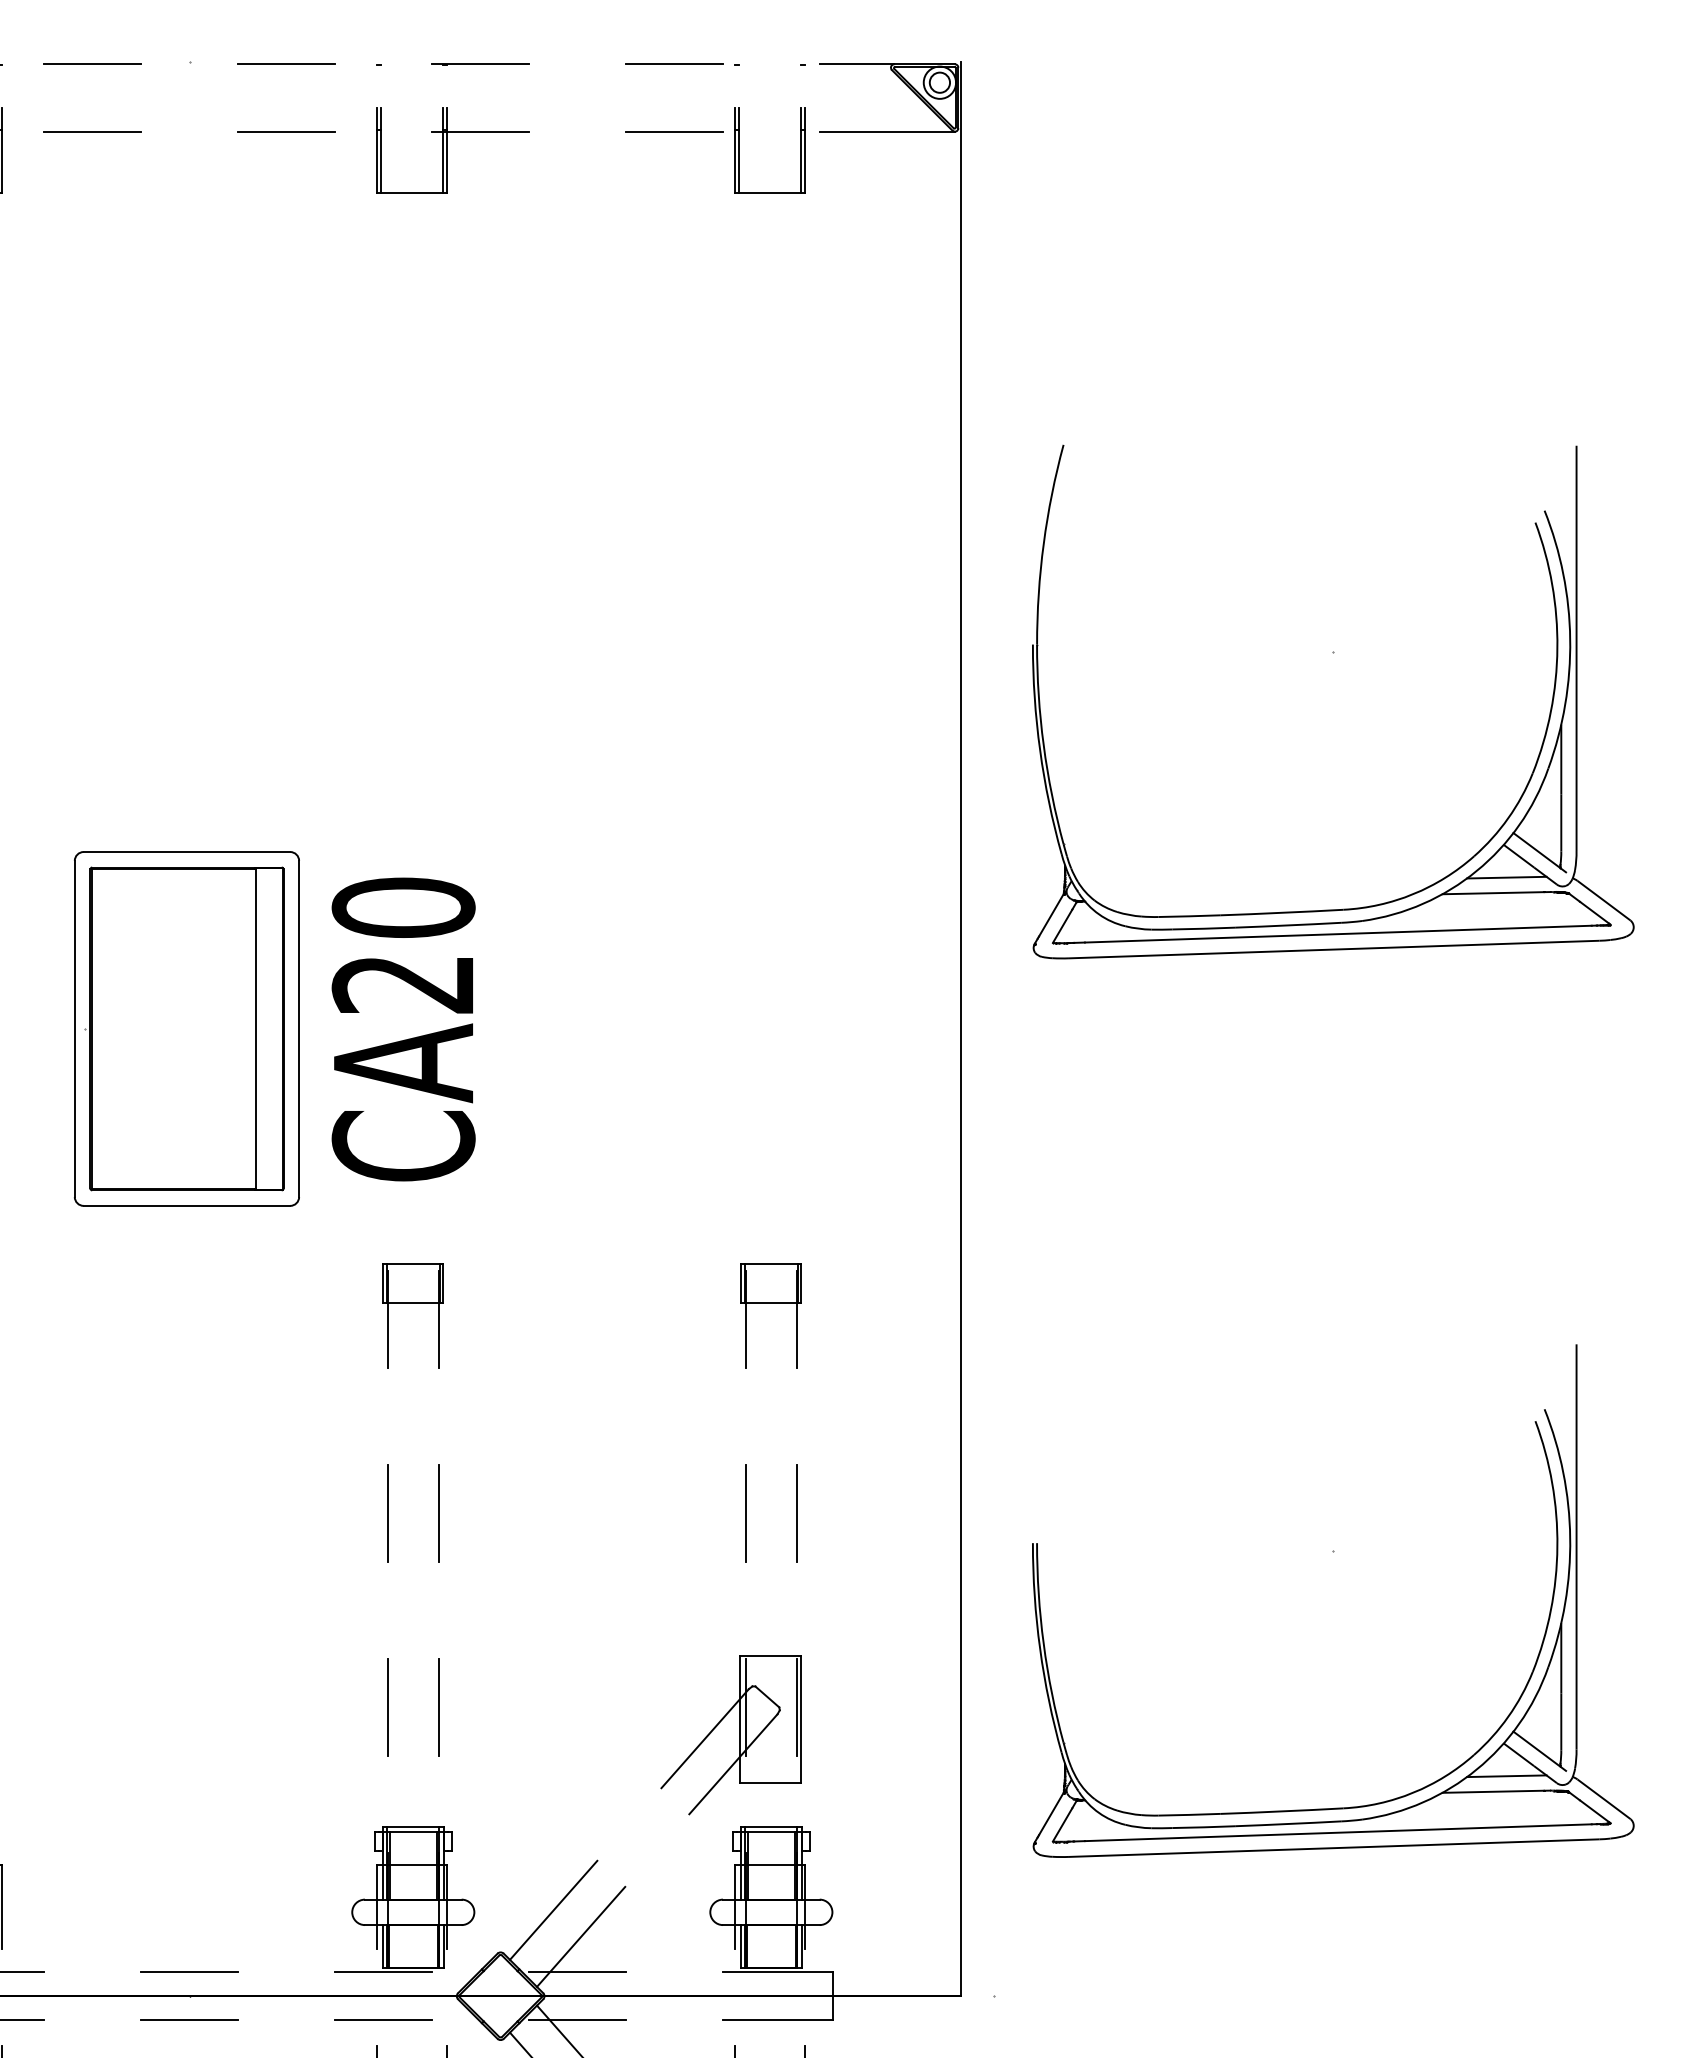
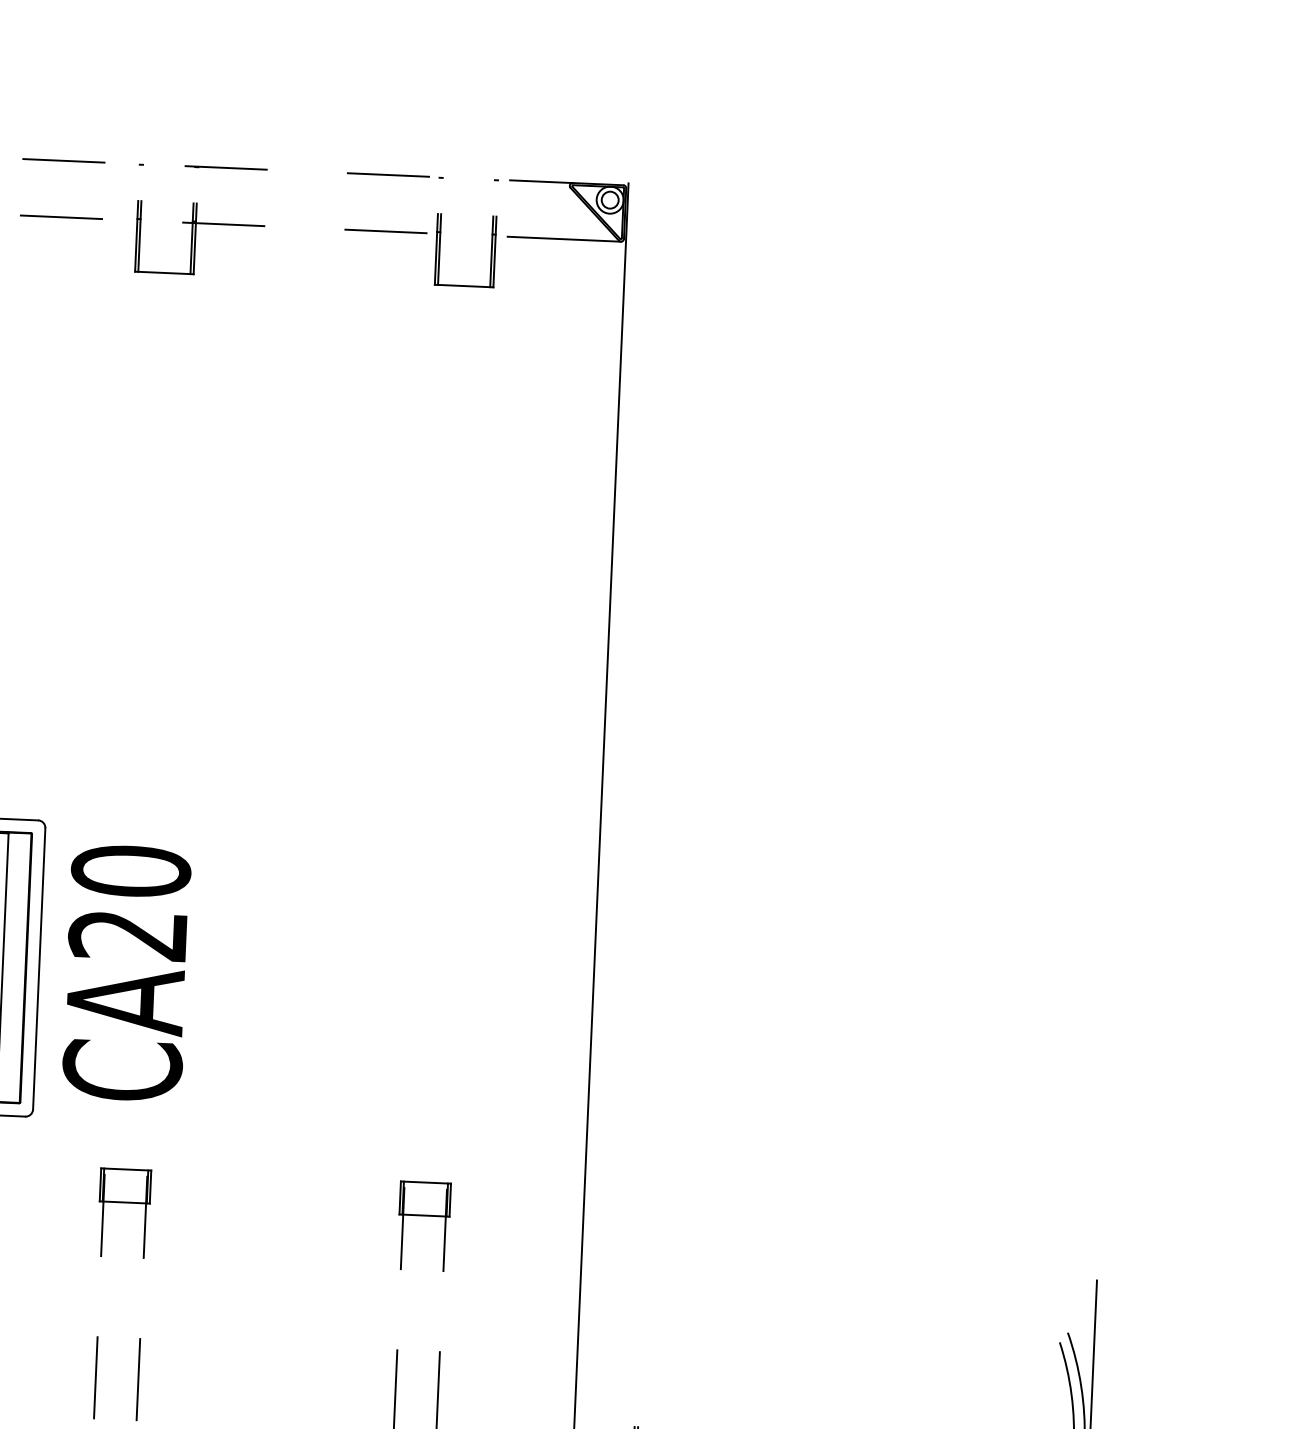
part: (1333, 653) -> (918, 692), removed

